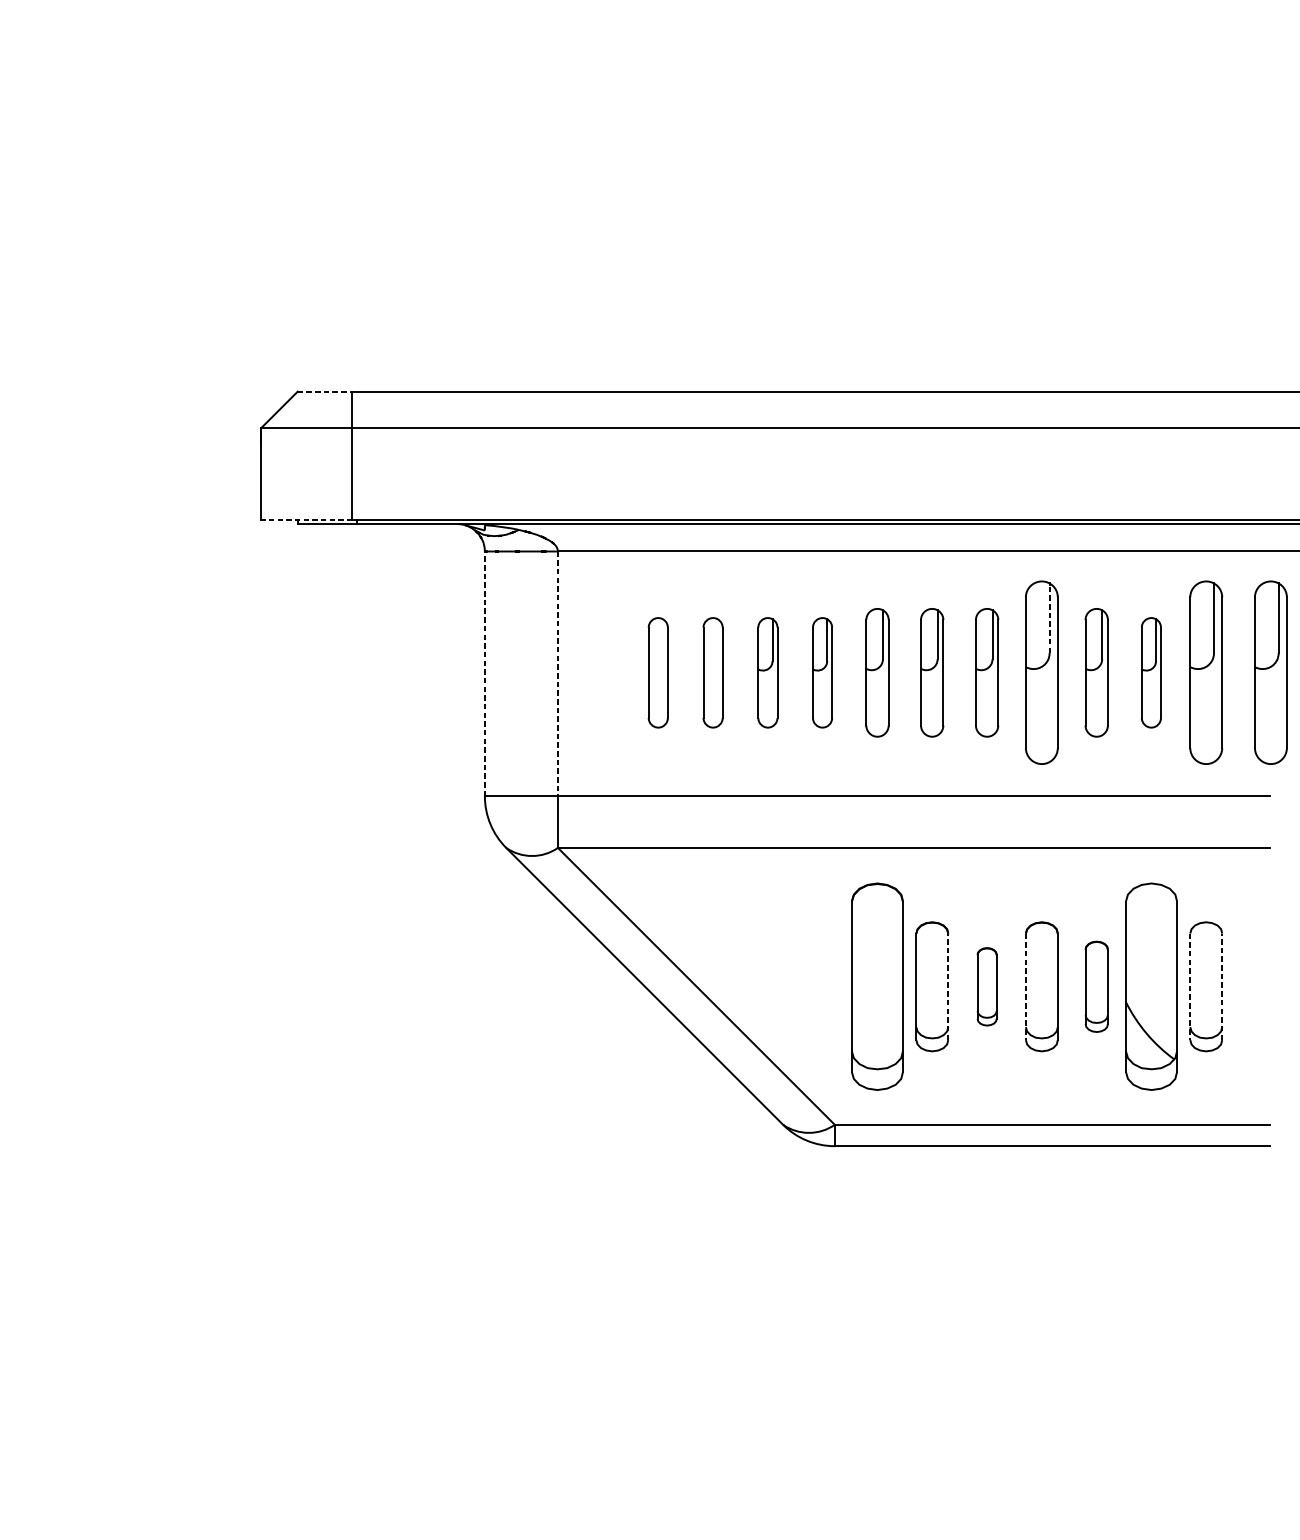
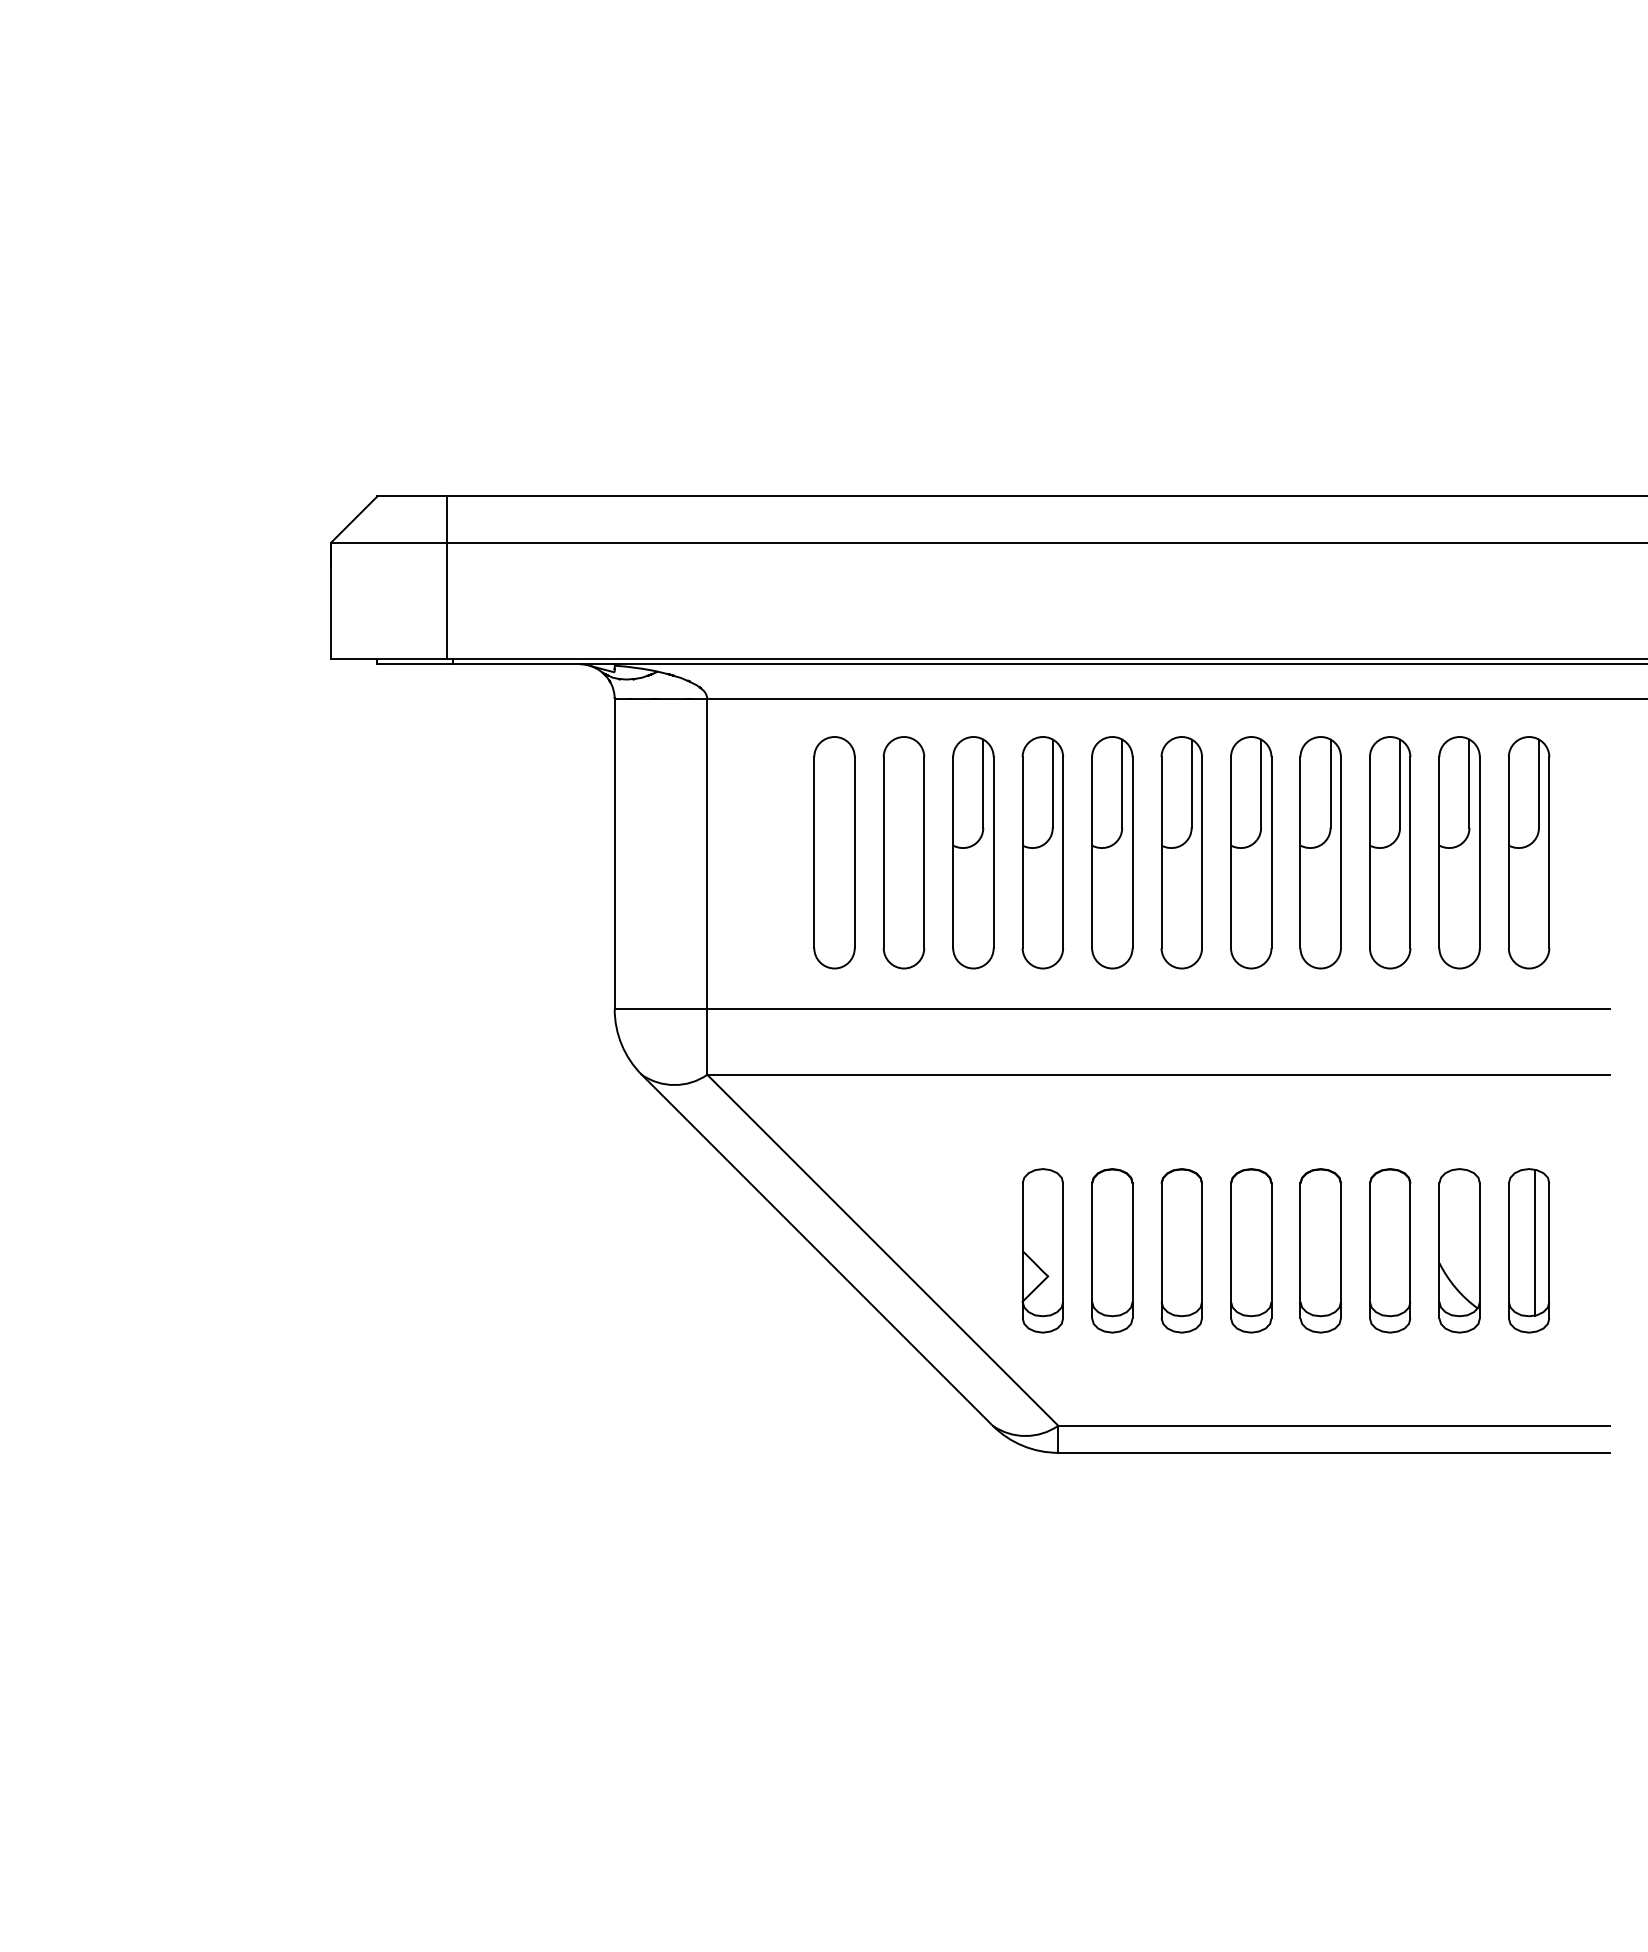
line: (325, 391) -> (412, 496), dashed -> solid
line: (306, 519) -> (388, 658), dashed -> solid
line: (1049, 618) -> (1330, 783), dashed -> solid
part: (658, 672) -> (834, 852), size x1.67
part: (712, 672) -> (903, 852), size x1.67
part: (767, 672) -> (973, 852), size x1.67
part: (822, 672) -> (1042, 852), size x1.67
part: (877, 672) -> (1112, 852), size x1.43
part: (932, 672) -> (1181, 852), size x1.43
part: (987, 672) -> (1251, 852), size x1.43
part: (1096, 672) -> (1390, 852), size x1.43
part: (1151, 672) -> (1459, 852), size x1.67
part: (1271, 672) -> (1611, 852), removed
line: (484, 673) -> (614, 853), dashed -> solid
line: (558, 674) -> (707, 854), dashed -> solid
line: (1211, 980) -> (1535, 1242), added
part: (822, 986) -> (1042, 1250), added
part: (877, 986) -> (1112, 1250), size x0.62
line: (948, 986) -> (1202, 1250), dashed -> solid
part: (987, 986) -> (1251, 1250), size x1.67
part: (1096, 986) -> (1390, 1250), size x1.43
part: (1151, 986) -> (1459, 1250), size x0.62
line: (1222, 986) -> (1549, 1250), dashed -> solid
line: (1025, 987) -> (1300, 1251), dashed -> solid
line: (1190, 987) -> (1508, 1251), dashed -> solid

